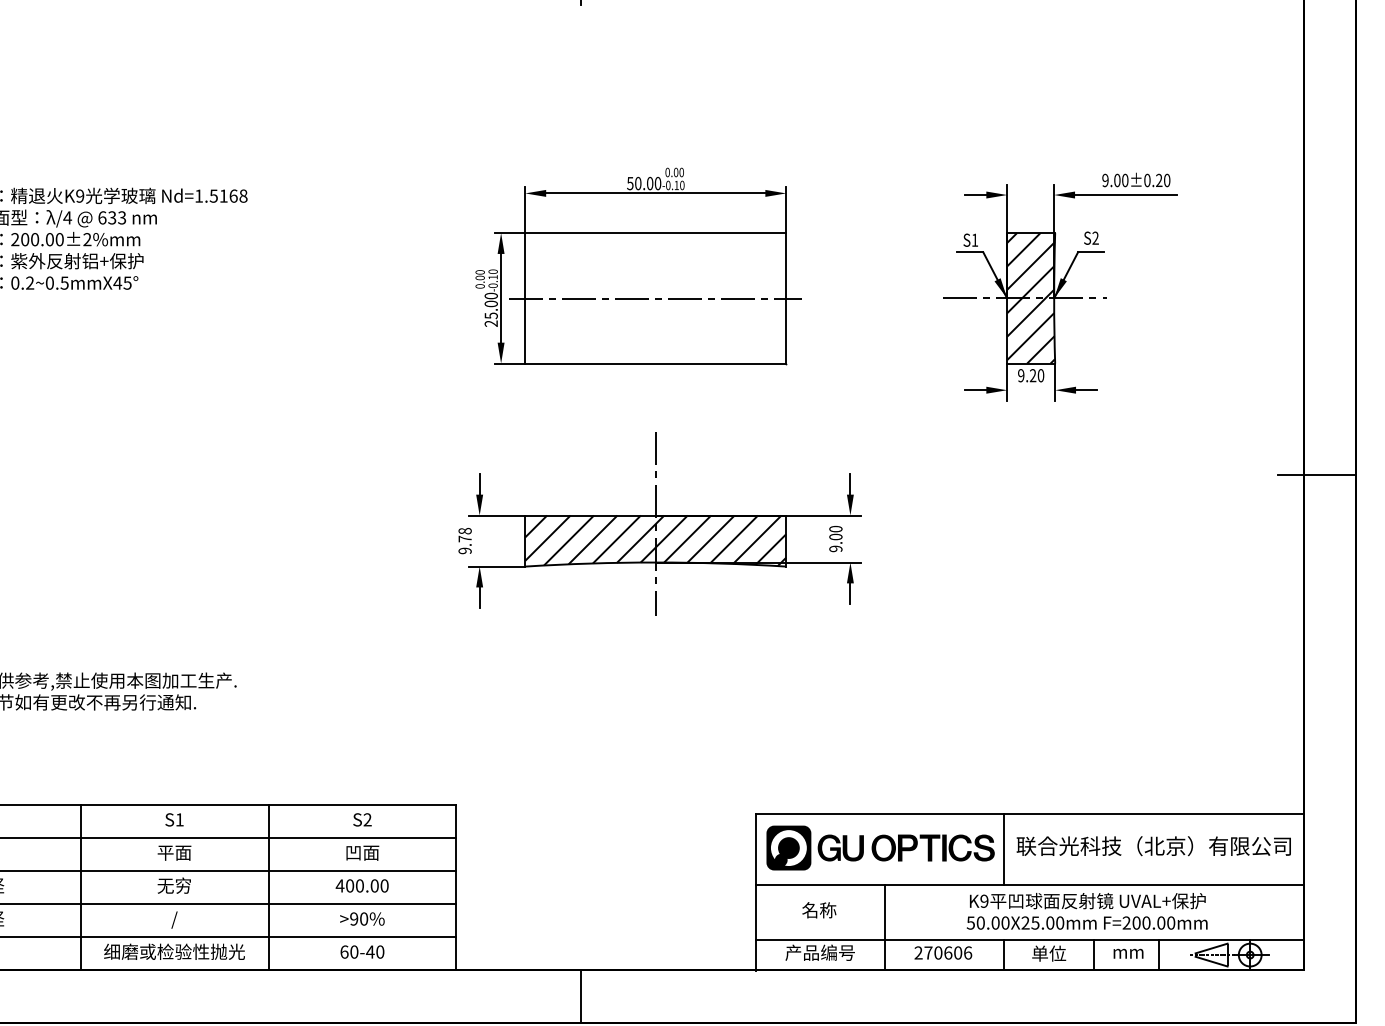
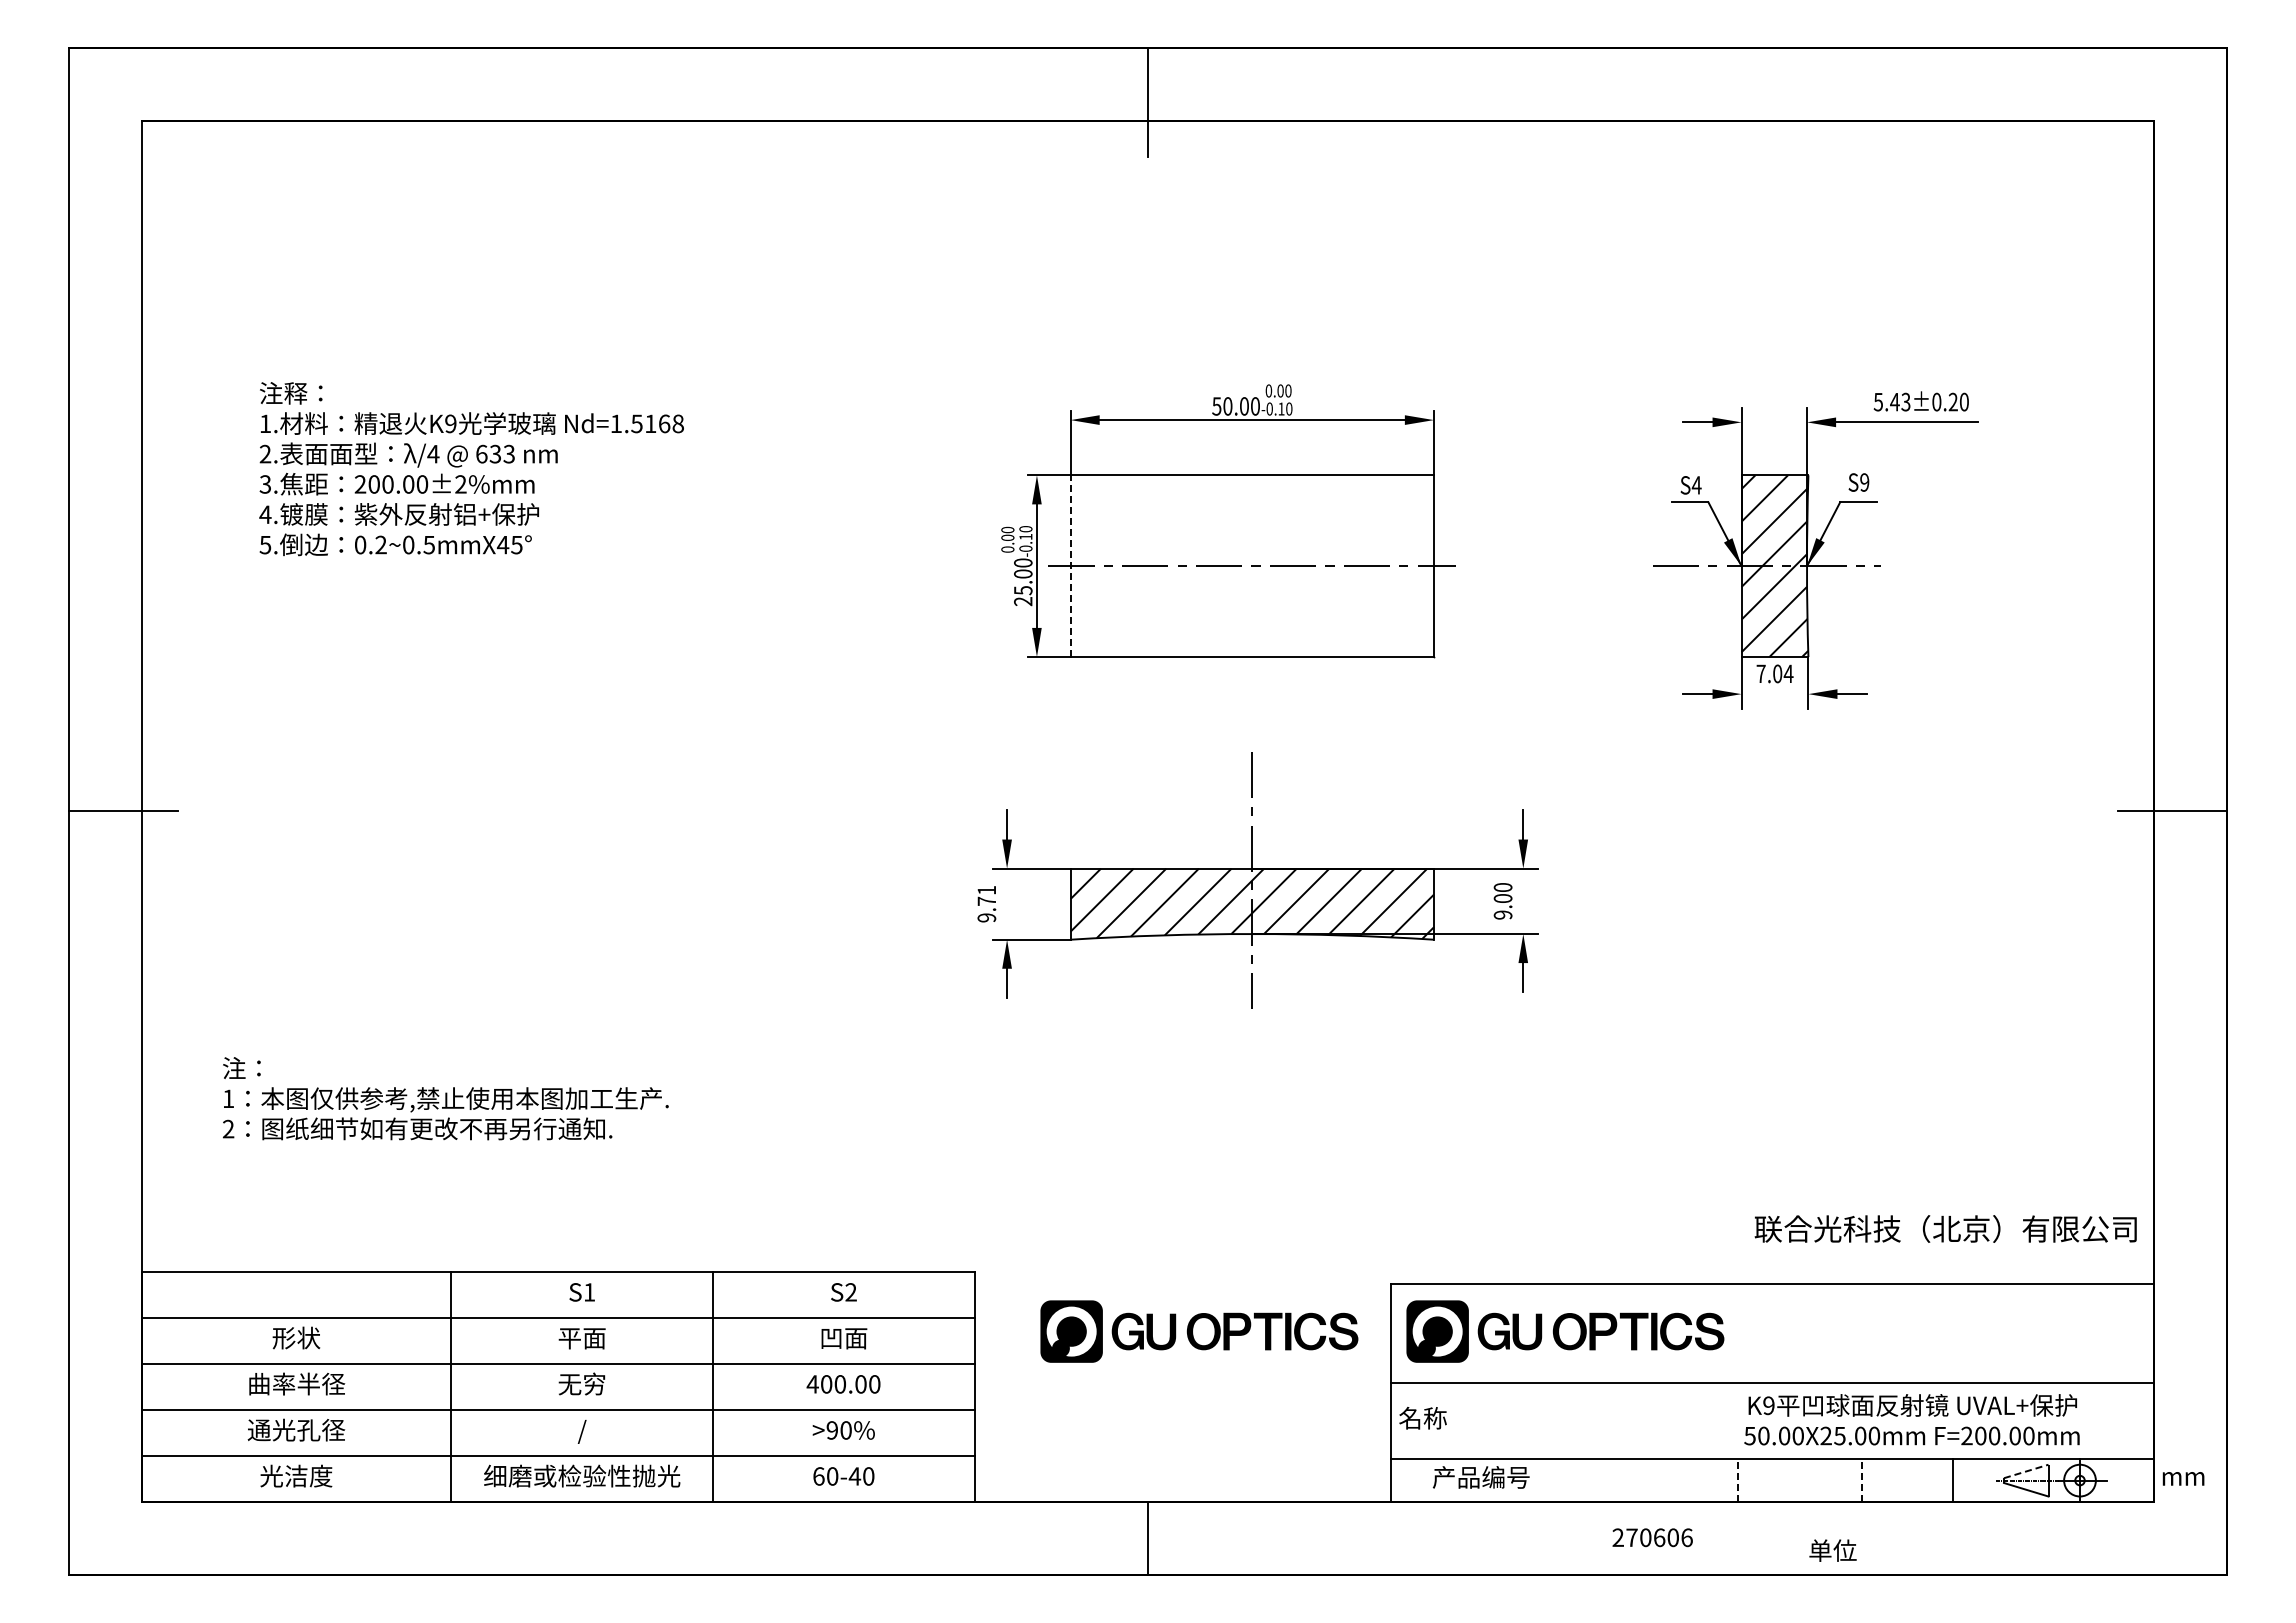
text: (1114, 180) -> (1891, 401), 9.00±0.20 -> 5.43±0.20
text: (1095, 238) -> (1864, 482), S2 -> S9
text: (974, 240) -> (1696, 485), S1 -> S4
line: (525, 298) -> (1070, 566), solid -> dashed
text: (1030, 375) -> (1774, 673), 9.20 -> 7.04
text: (464, 530) -> (986, 889), 9.78 -> 9.71
text: (1153, 845) -> (1945, 1228), moved
part: (617, 847) -> (1199, 1331), added
line: (1004, 848) -> (1737, 1332), removed
text: (818, 910) -> (1422, 1418), moved
text: (1086, 911) -> (1911, 1419), moved
line: (885, 927) -> (1571, 1442), removed
line: (1211, 948) -> (2026, 1471), solid -> dashed
text: (943, 952) -> (1652, 1537), moved
text: (1048, 953) -> (1832, 1550), moved
text: (1128, 953) -> (2183, 1478), moved
line: (1004, 954) -> (1737, 1480), solid -> dashed
line: (1093, 954) -> (1861, 1480), solid -> dashed

